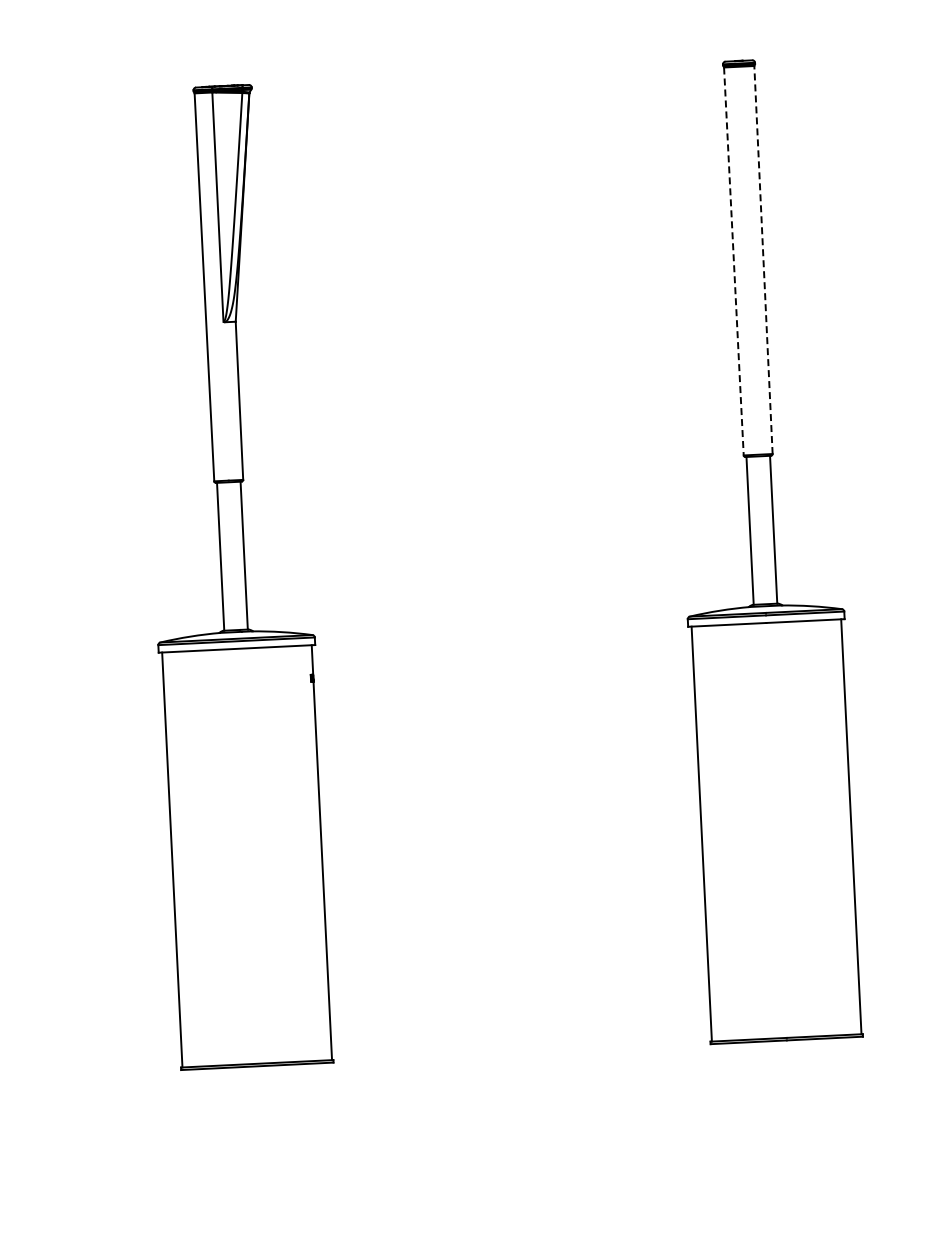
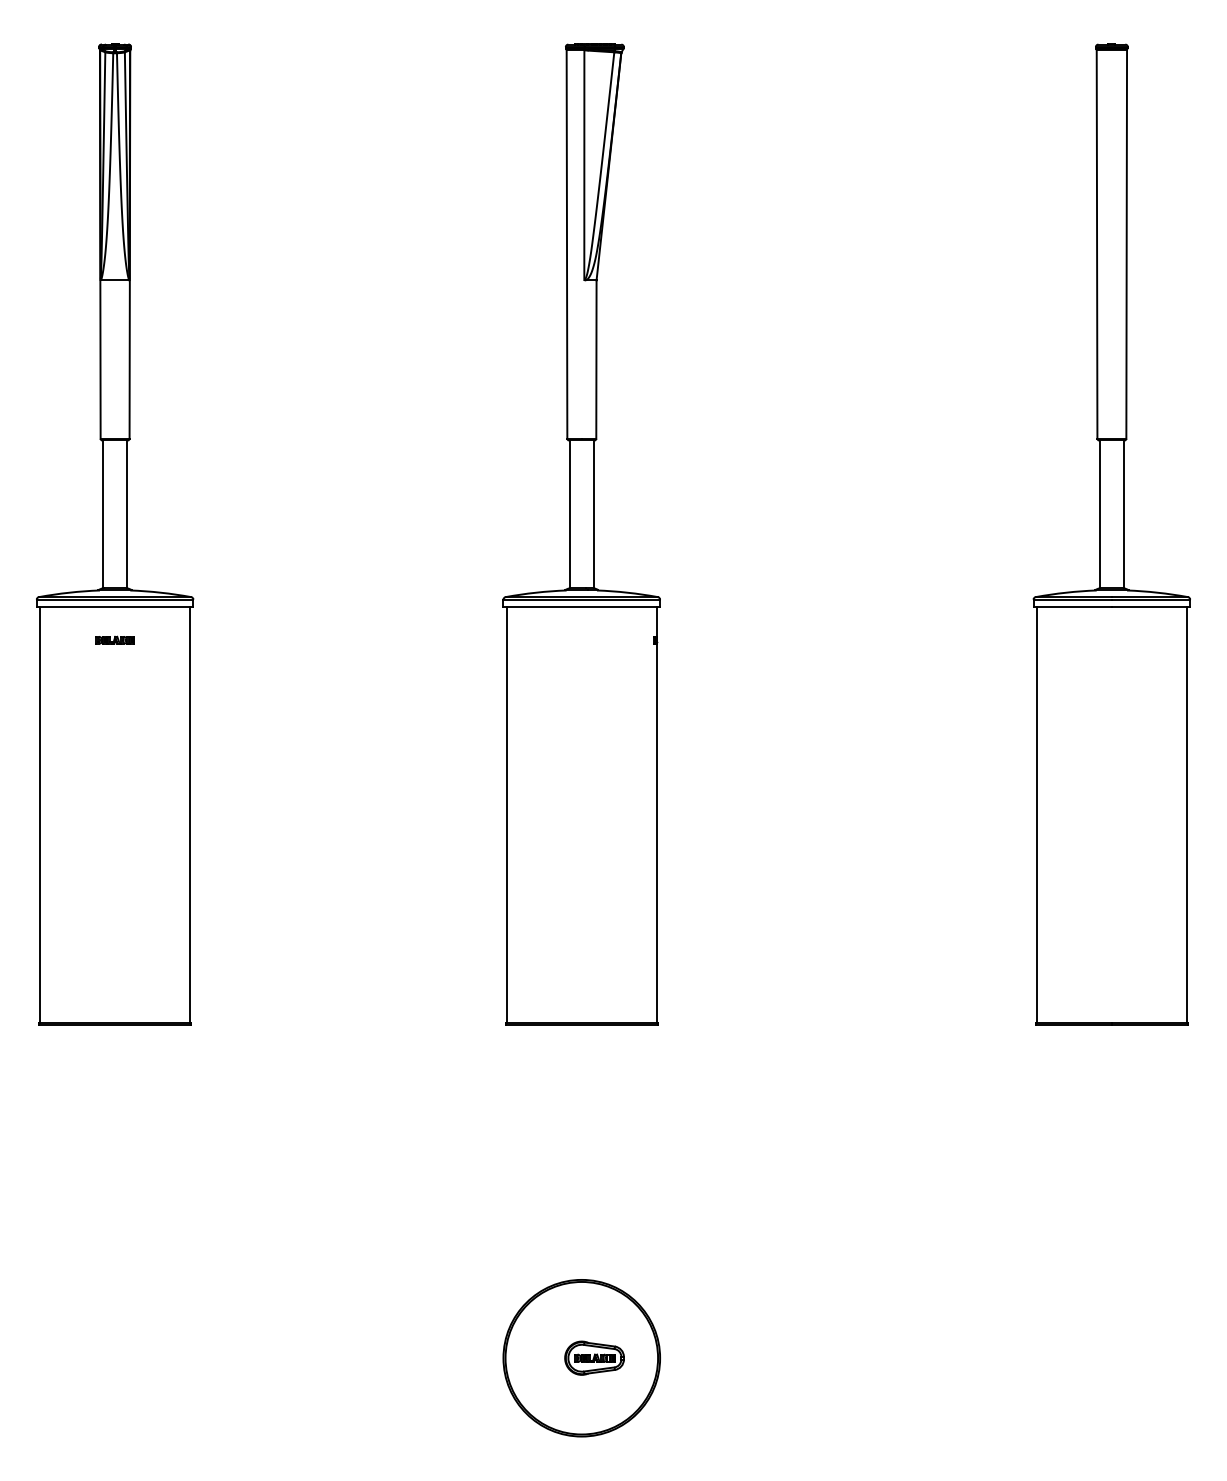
line: (763, 259) -> (1126, 244), dashed -> solid
line: (734, 262) -> (1097, 245), dashed -> solid

